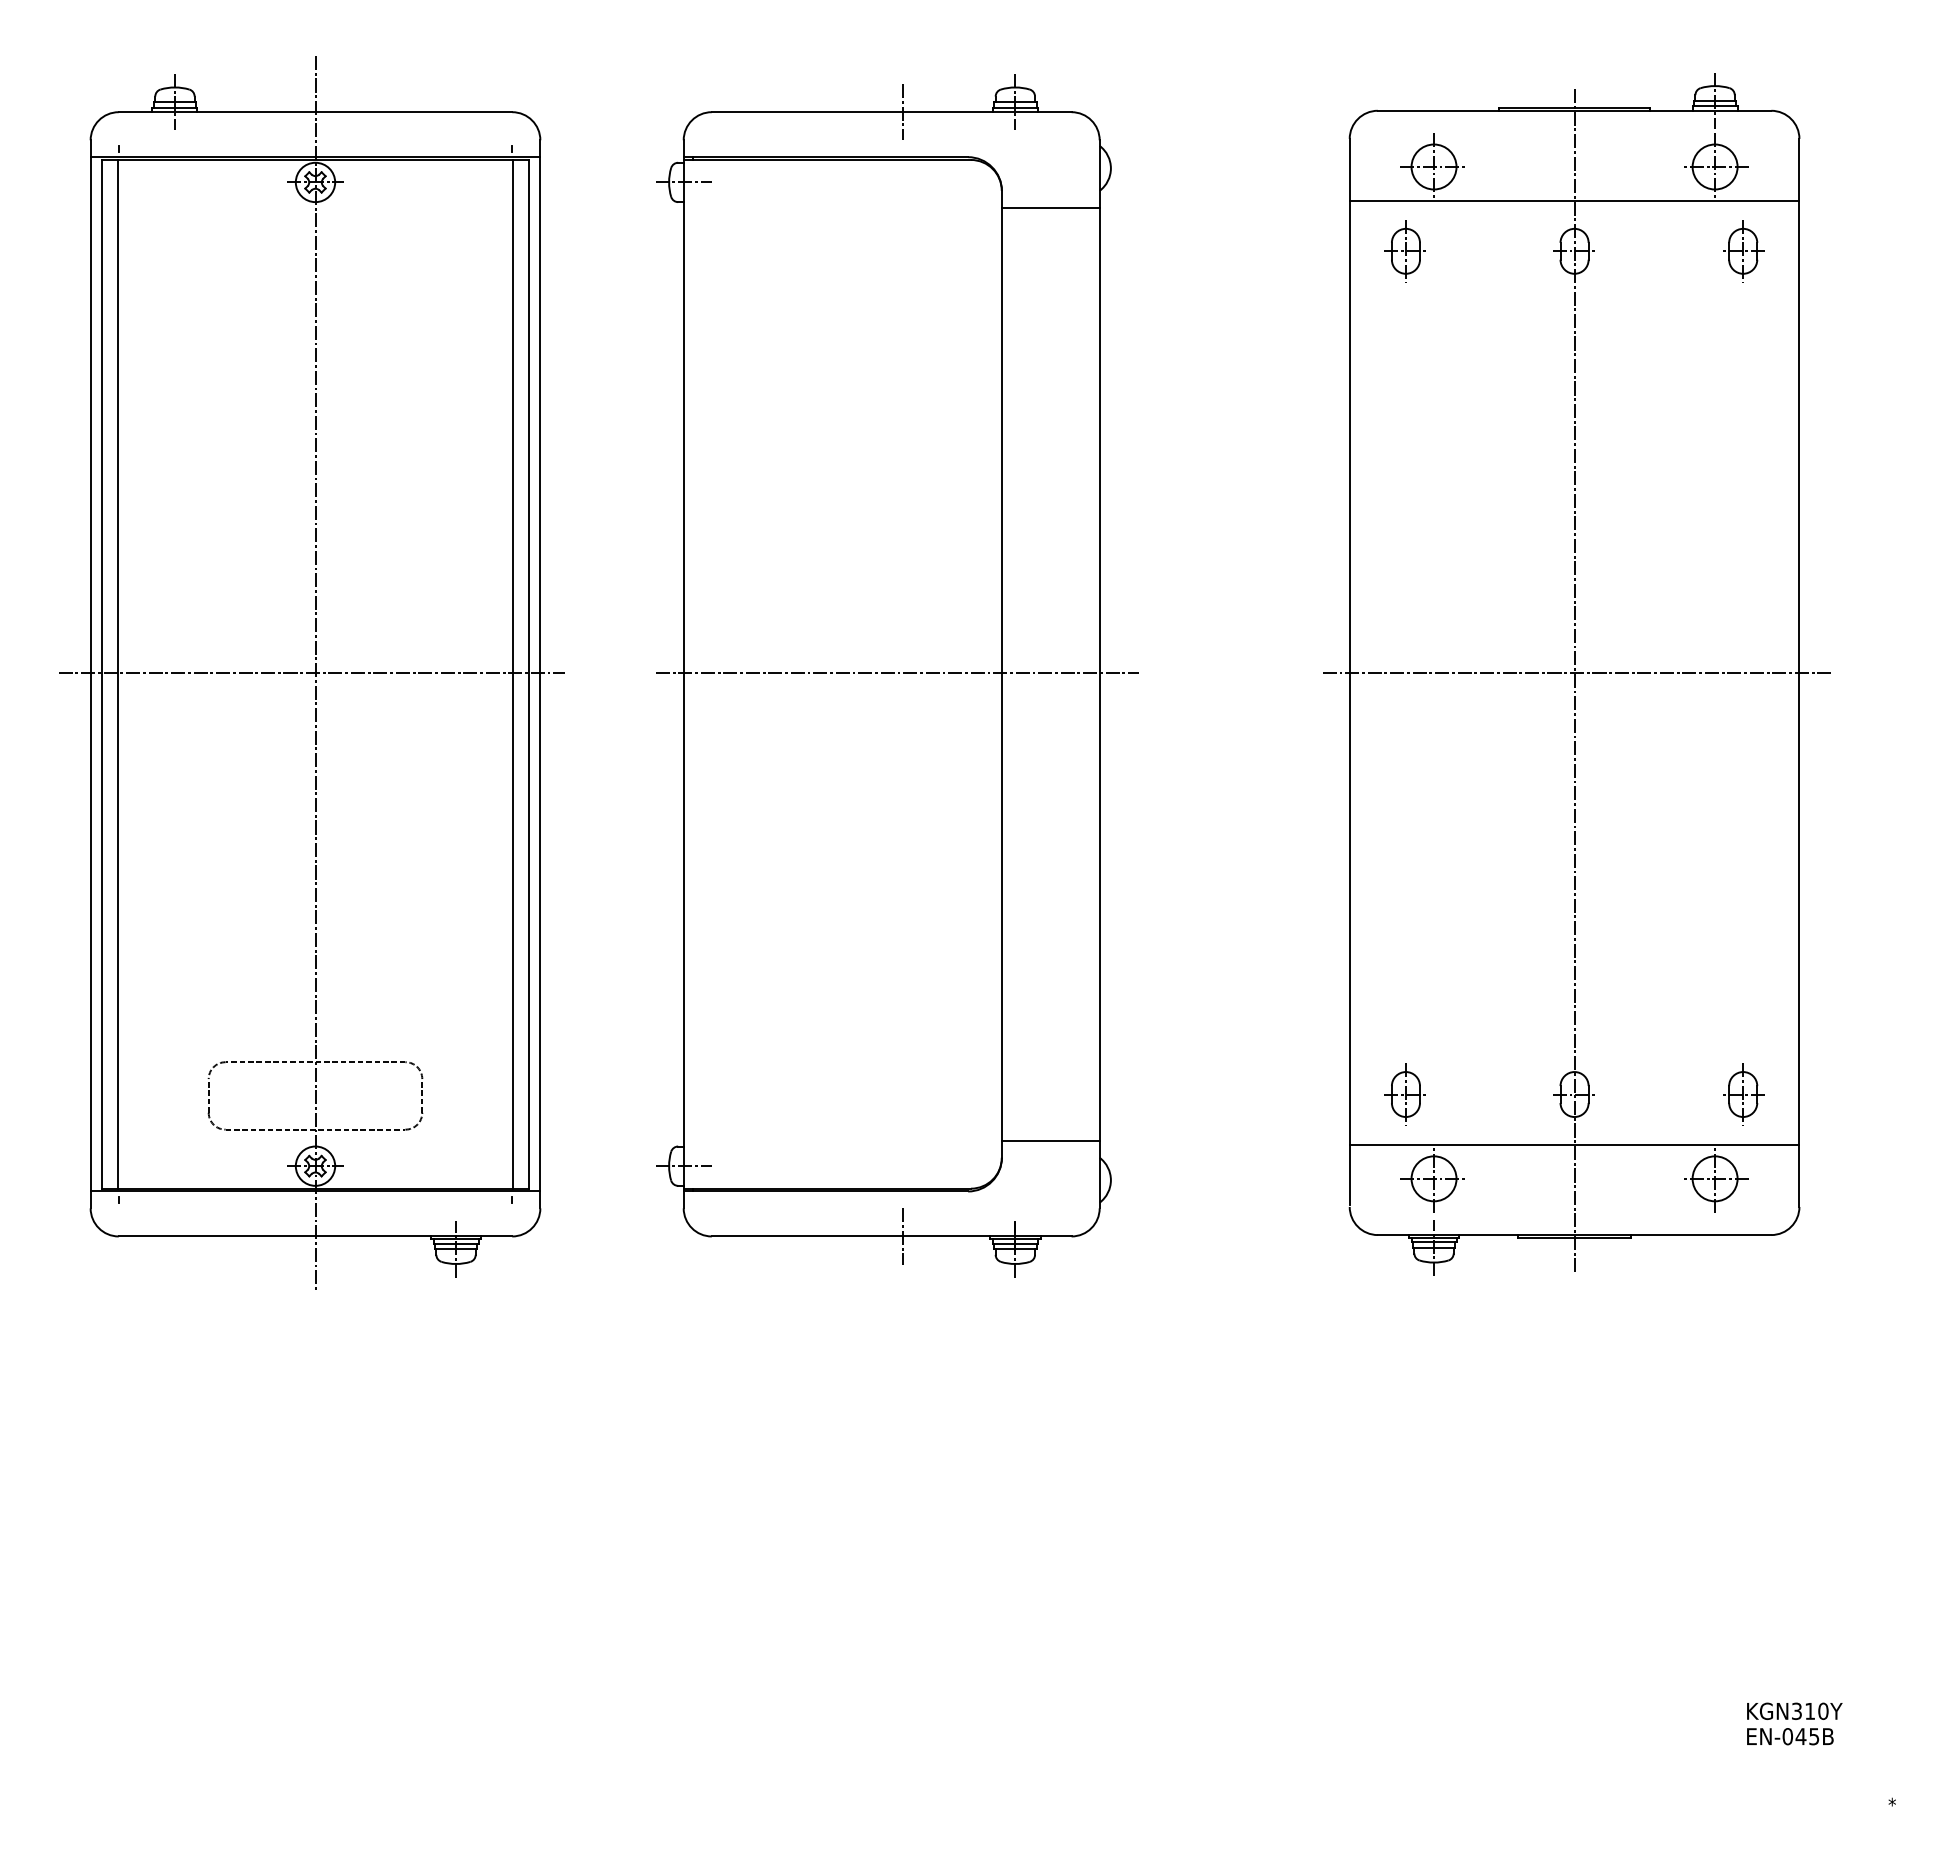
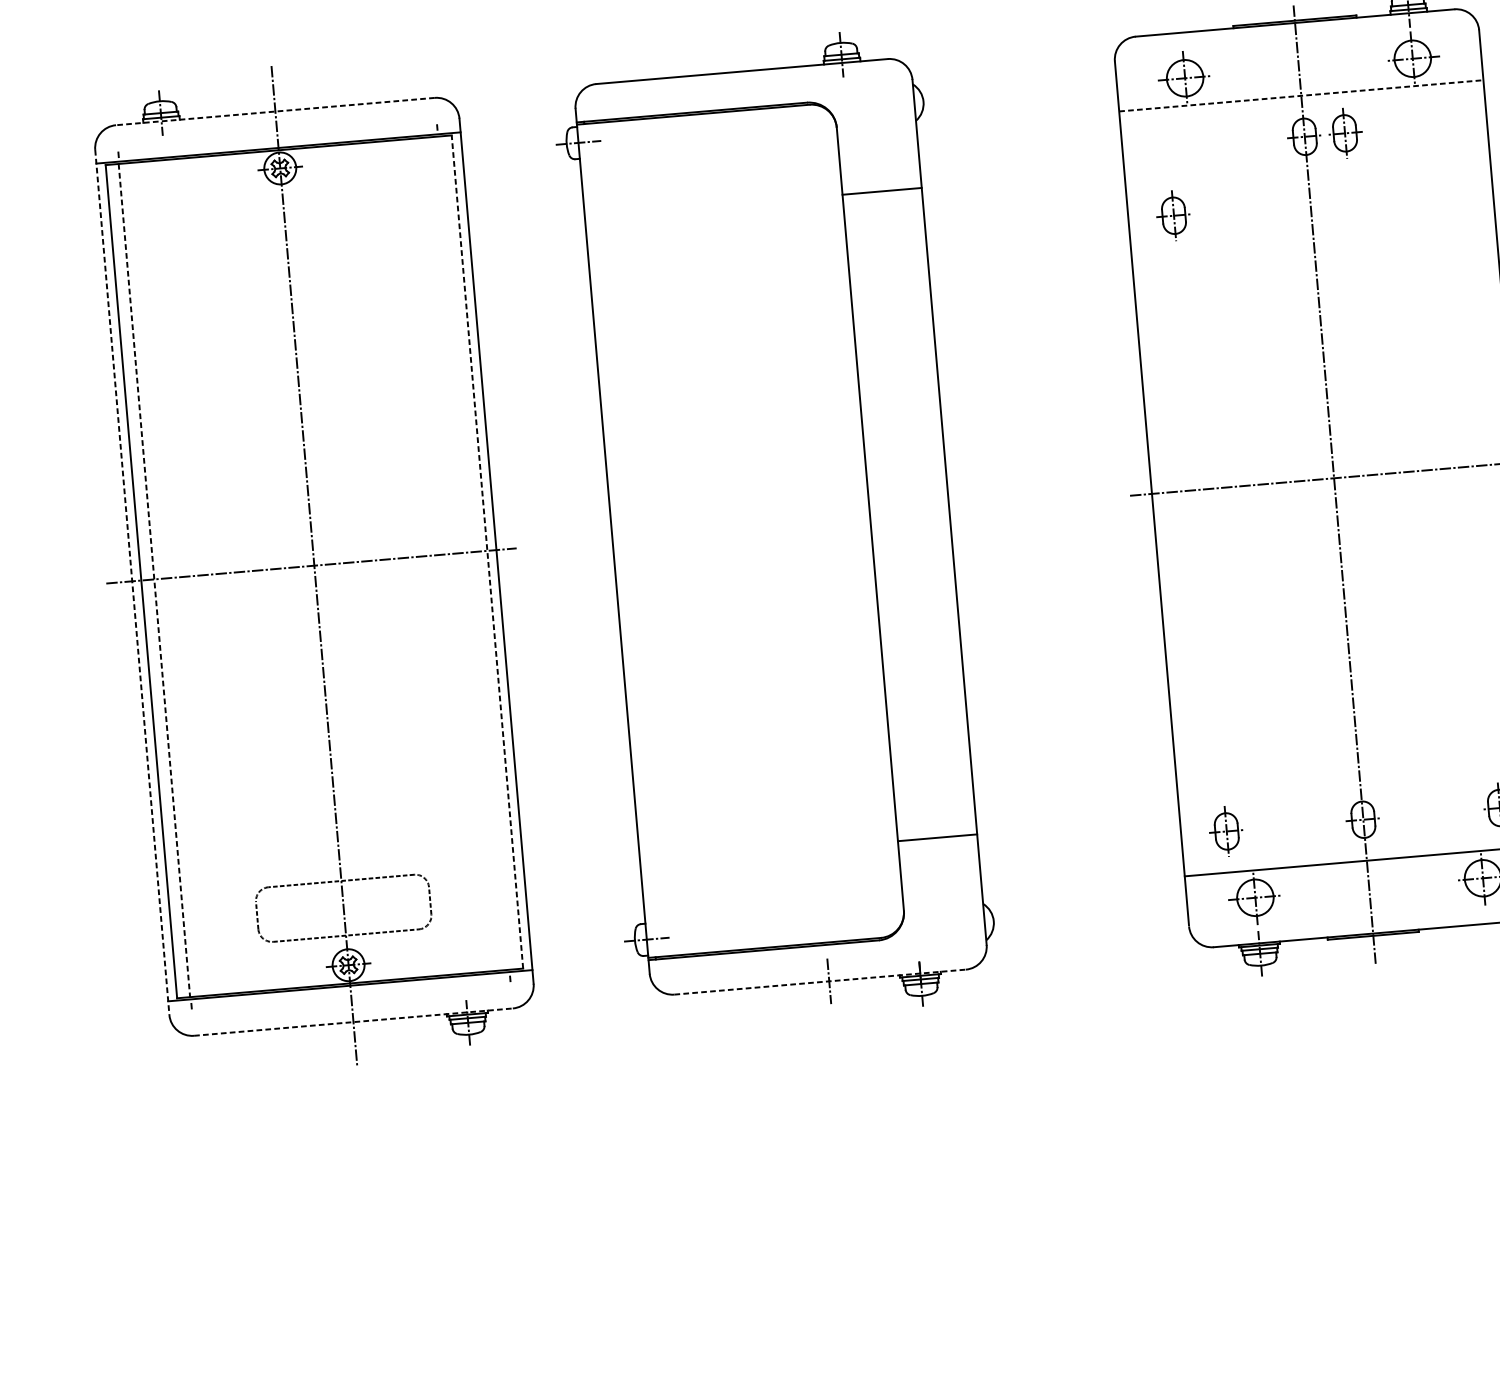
line: (315, 112) -> (275, 111), solid -> dashed
line: (902, 112) -> (750, 71), removed
line: (1574, 200) -> (1301, 95), solid -> dashed
line: (1050, 207) -> (881, 191), moved
part: (1404, 251) -> (1172, 215), moved
part: (1743, 251) -> (1345, 133), moved
line: (896, 672) -> (784, 525), removed
line: (513, 673) -> (474, 552), removed
line: (529, 673) -> (487, 551), solid -> dashed
line: (90, 674) -> (132, 582), solid -> dashed
line: (117, 674) -> (154, 580), solid -> dashed
line: (1050, 1140) -> (937, 837), moved
line: (315, 1236) -> (353, 1022), solid -> dashed
line: (891, 1236) -> (819, 982), solid -> dashed

